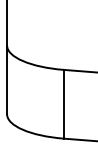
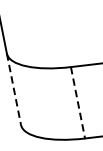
line: (7, 80) -> (14, 89), solid -> dashed
line: (63, 104) -> (77, 103), solid -> dashed

